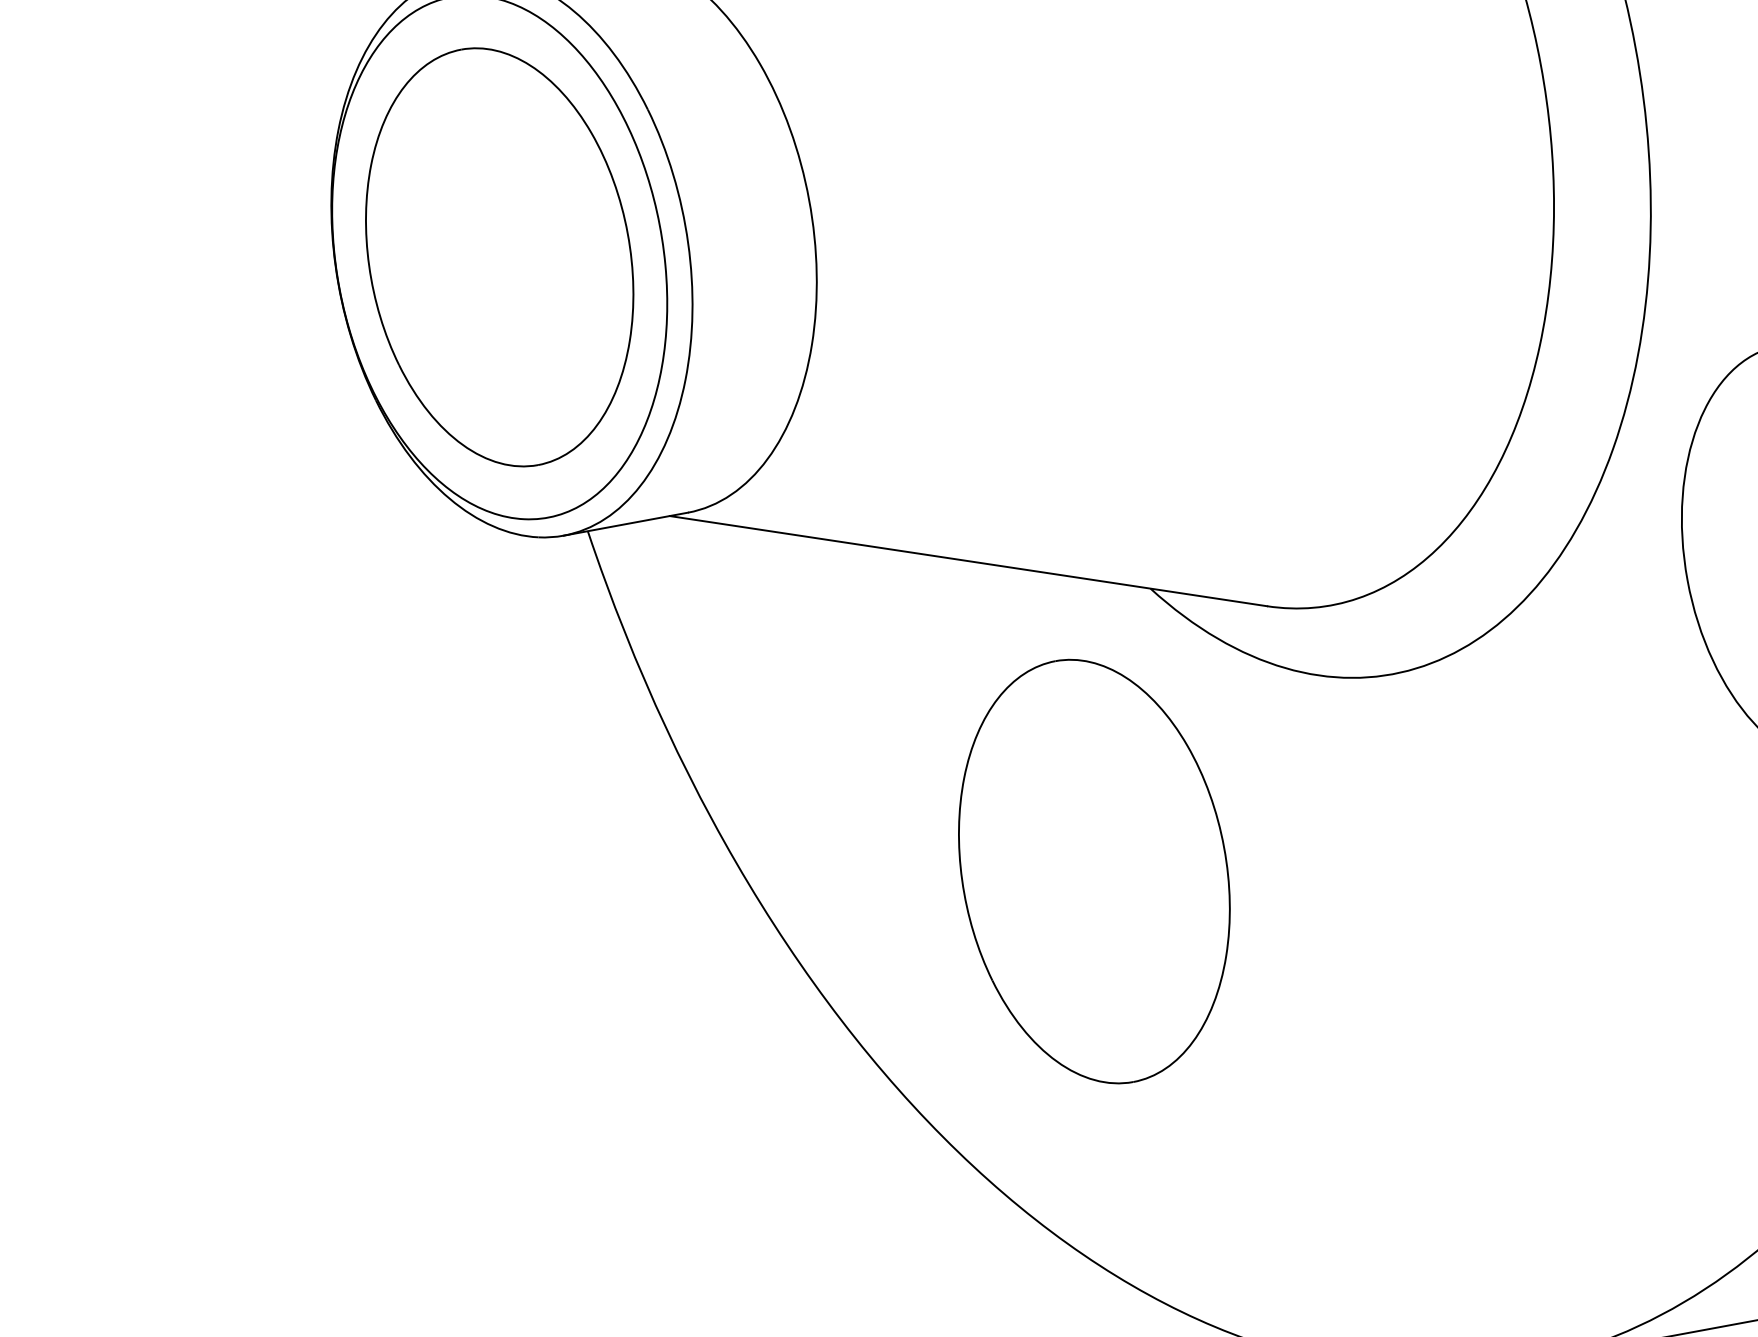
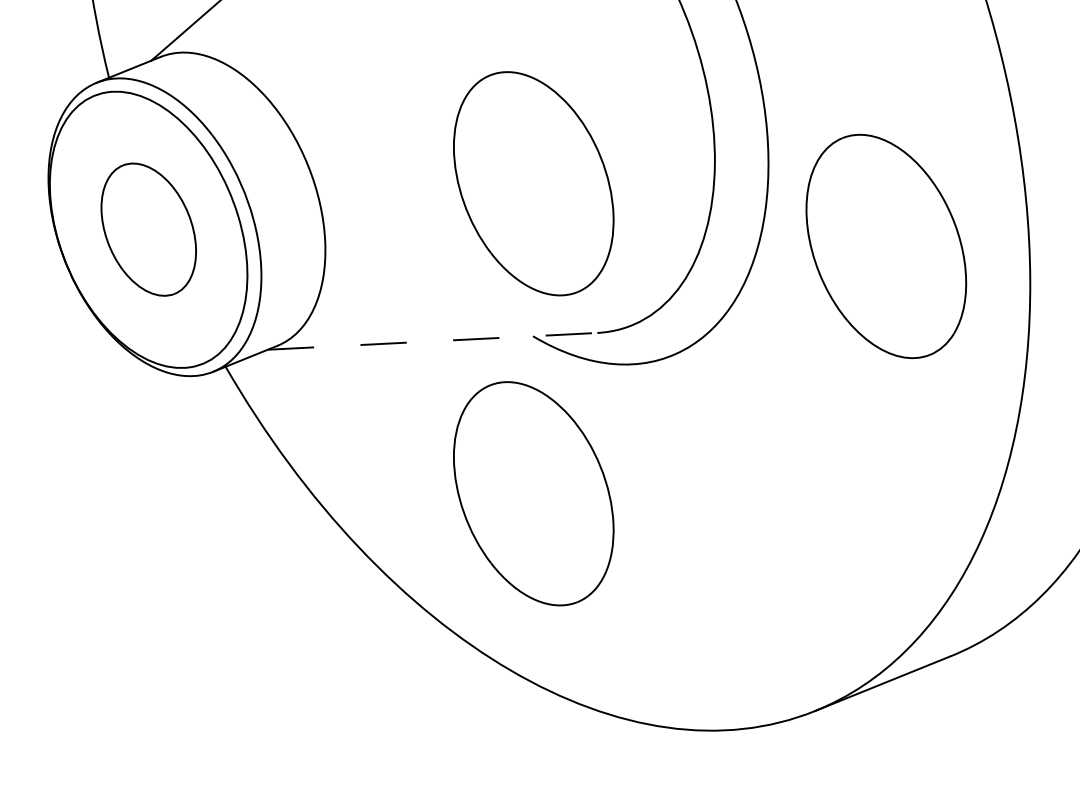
part: (499, 256) -> (148, 229), size x0.6
part: (1207, 314) -> (533, 183), added
line: (968, 561) -> (432, 341), solid -> dashed

